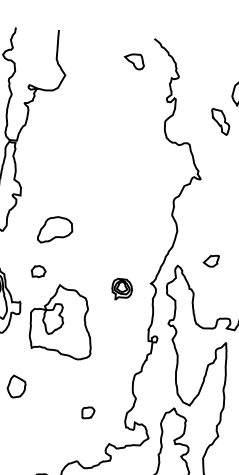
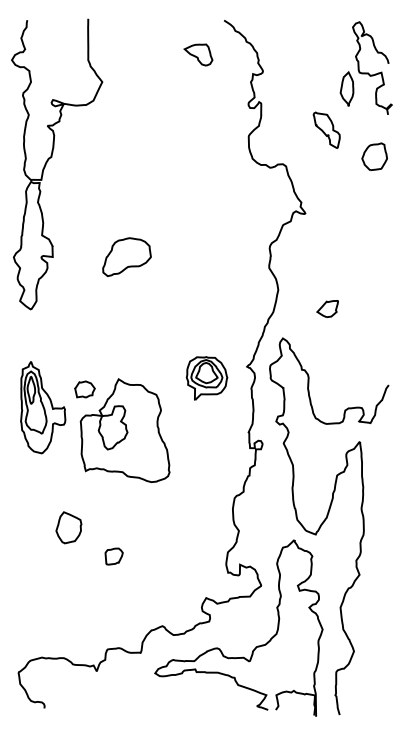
part: (55, 229) -> (126, 256), moved
part: (211, 260) -> (327, 308), moved
part: (38, 271) -> (84, 389), moved
part: (121, 289) -> (206, 378), size x1.43
part: (87, 412) -> (113, 556), moved

